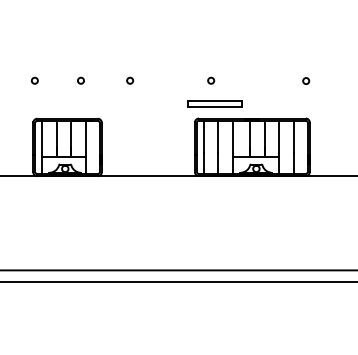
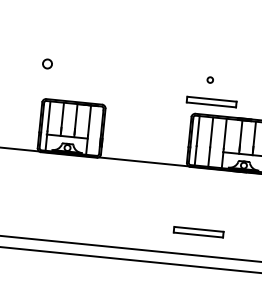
circle: (34, 80) -> (47, 63), size x1.6
circle: (80, 80) -> (89, 67), removed
circle: (130, 80) -> (135, 72), removed
part: (214, 244) -> (198, 231), added

